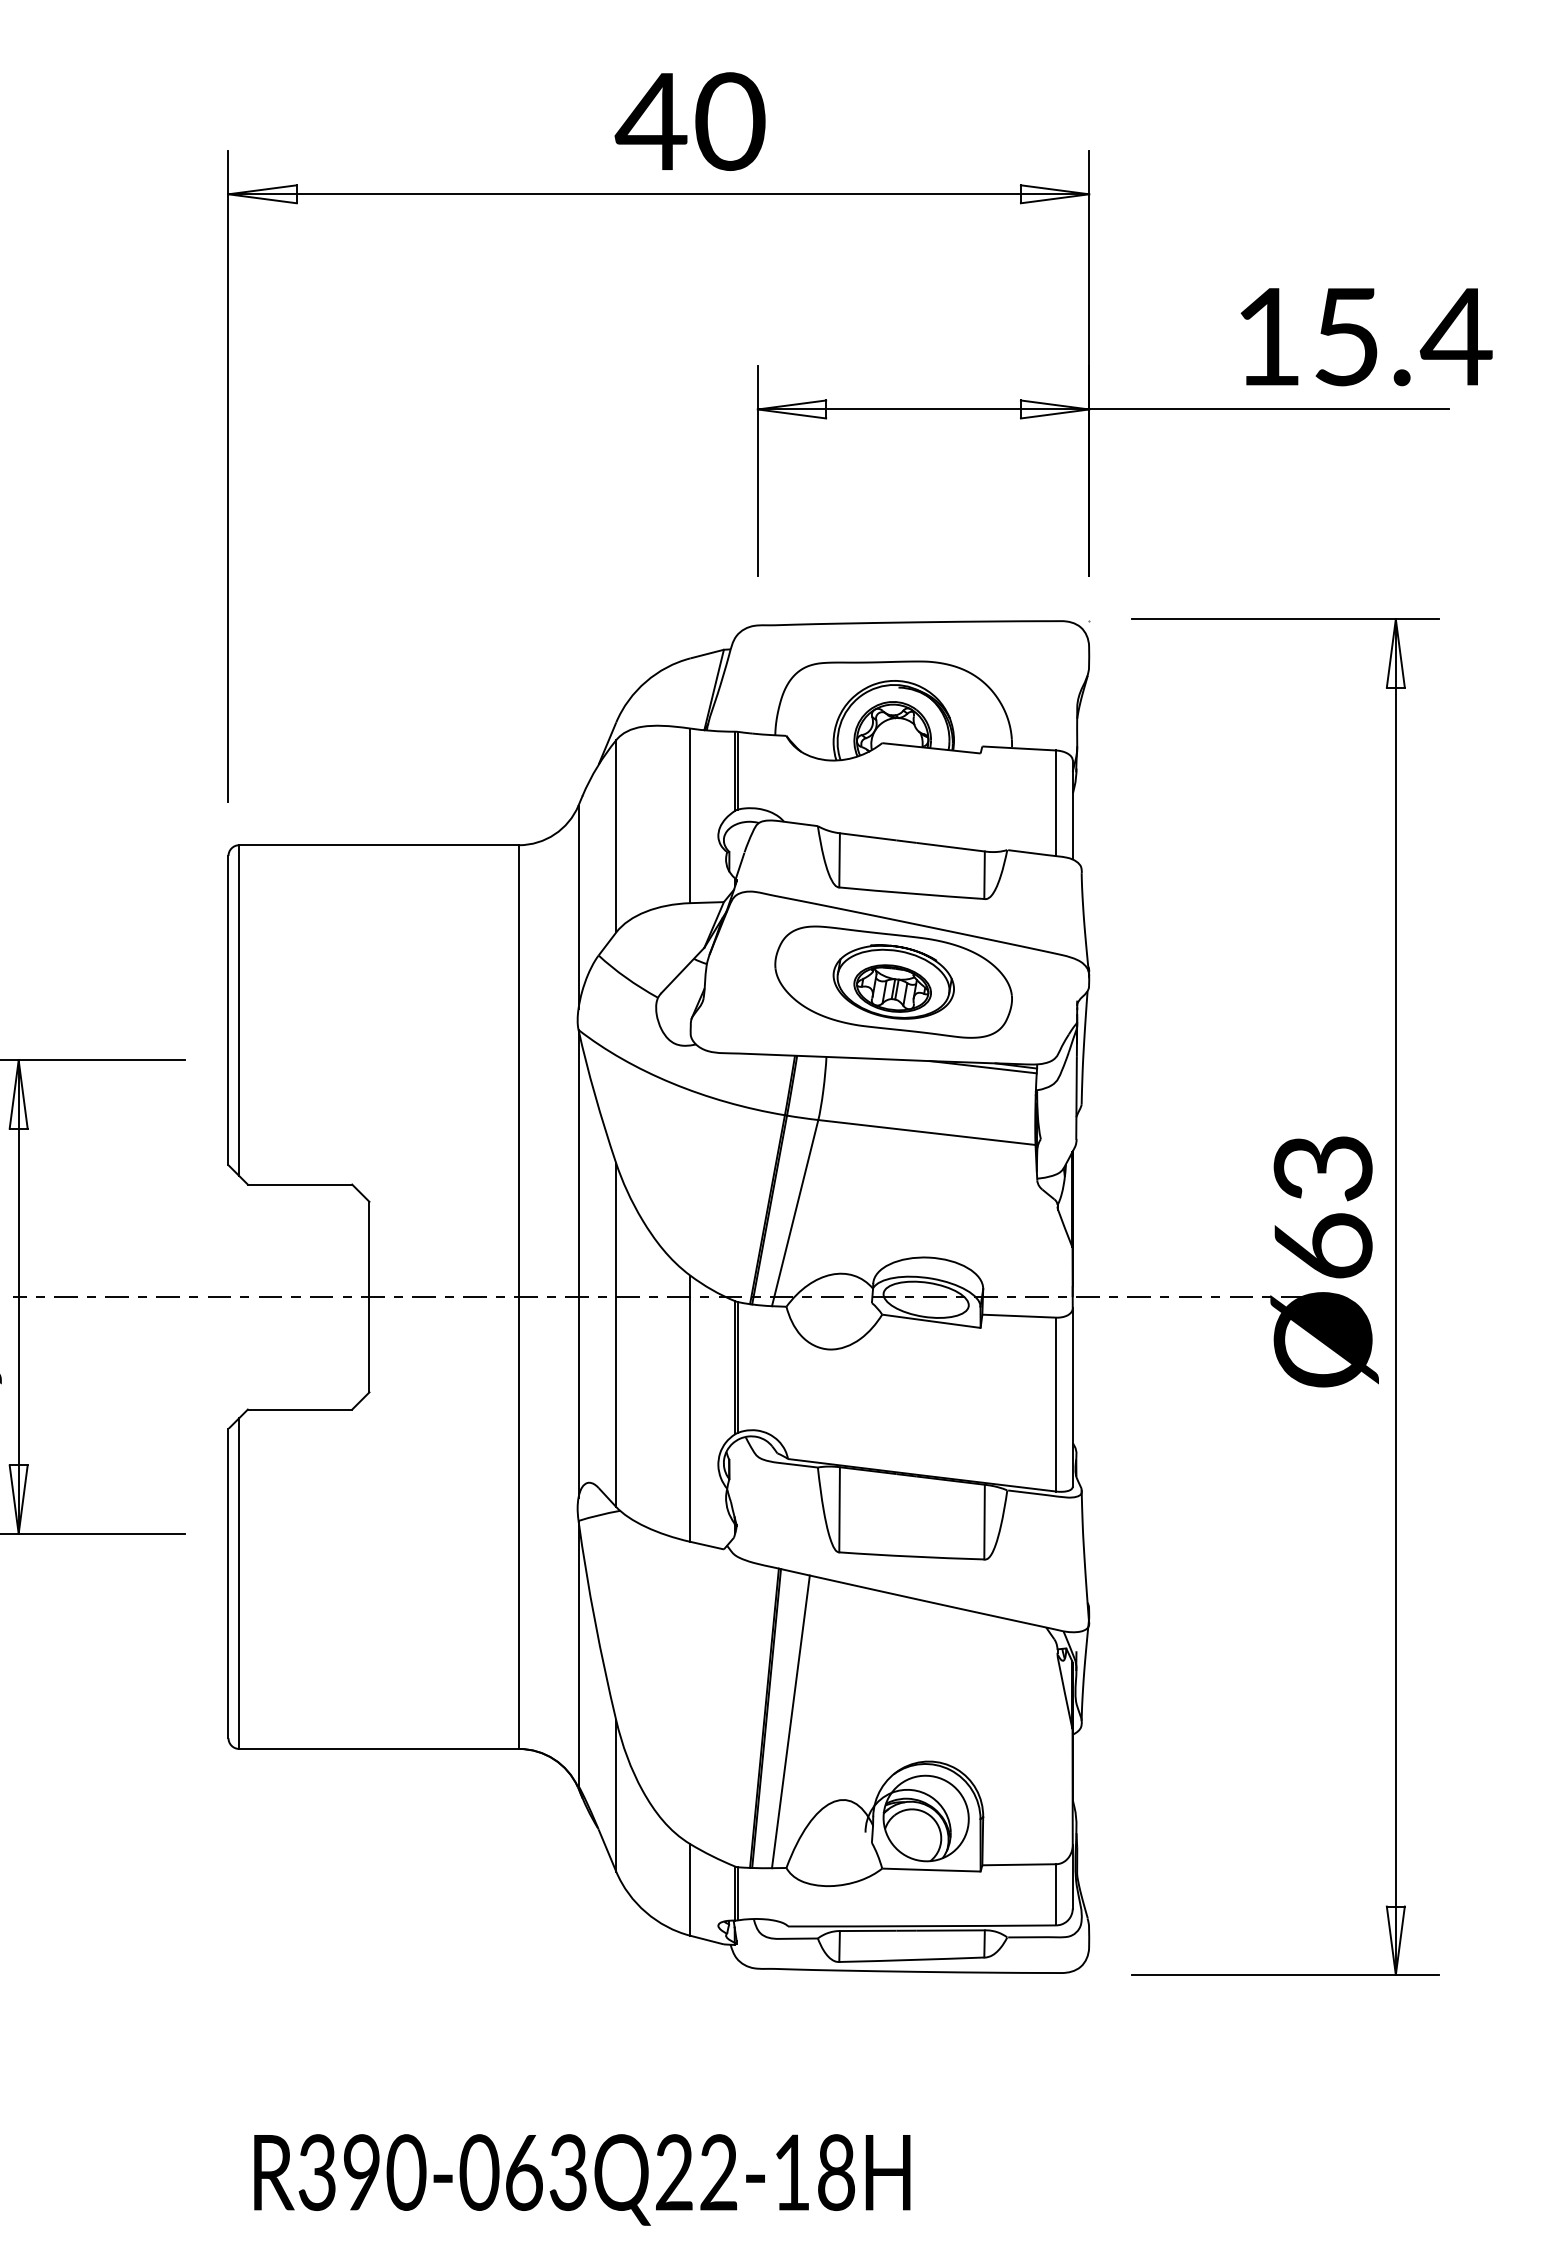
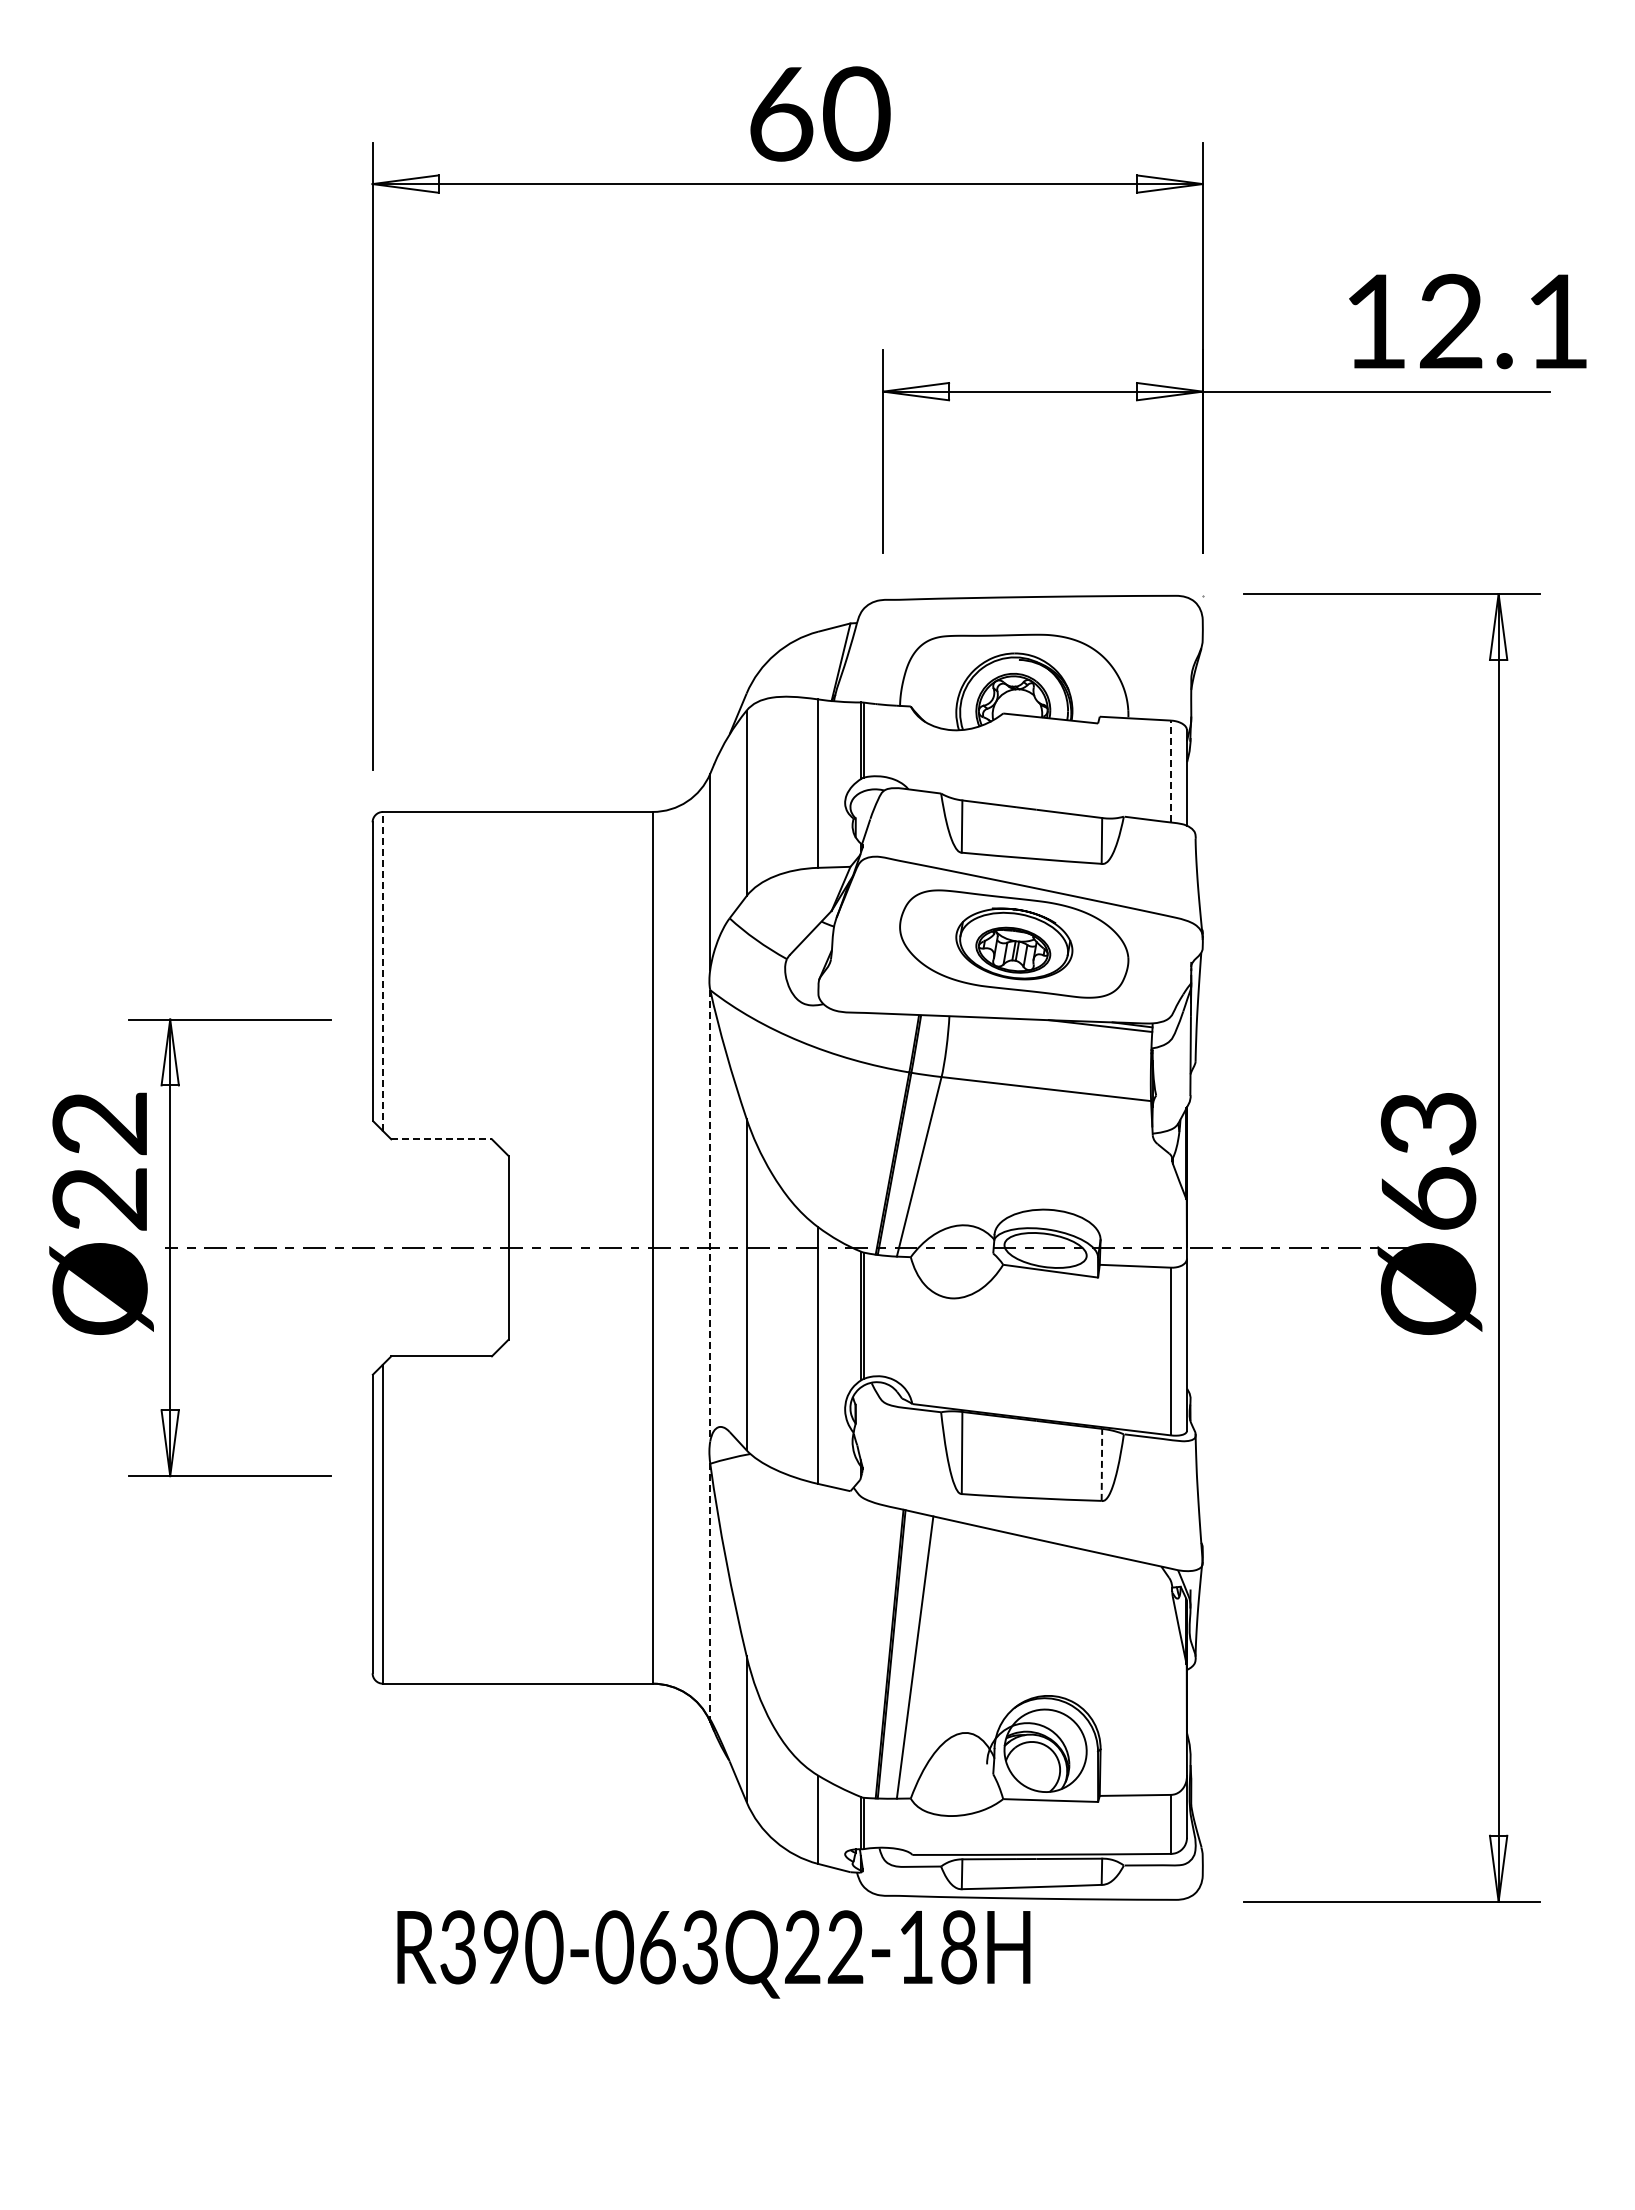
text: (651, 122) -> (780, 114), 40 -> 60
text: (1402, 336) -> (1505, 321), 15.4 -> 12.1
line: (1056, 803) -> (1171, 771), solid -> dashed
line: (238, 1010) -> (382, 971), solid -> dashed
line: (300, 1184) -> (442, 1139), solid -> dashed
line: (578, 1263) -> (710, 1215), solid -> dashed
line: (984, 1521) -> (1101, 1464), solid -> dashed
line: (578, 1653) -> (710, 1591), solid -> dashed
text: (581, 2180) -> (713, 1954), moved

